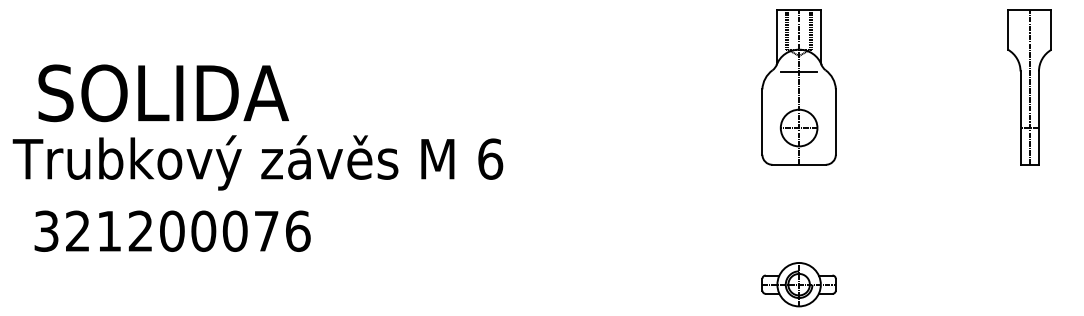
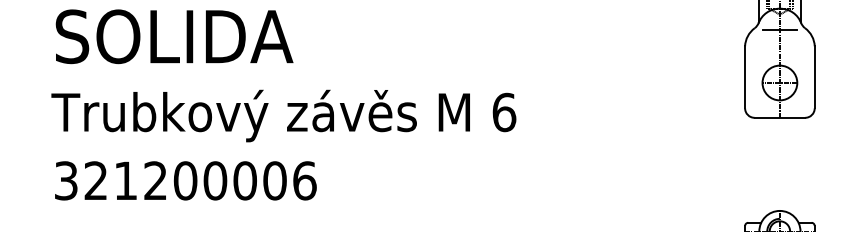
text: (163, 93) -> (174, 36), moved
text: (257, 162) -> (283, 115), moved
text: (266, 230) -> (274, 180), 321200076 -> 321200006

